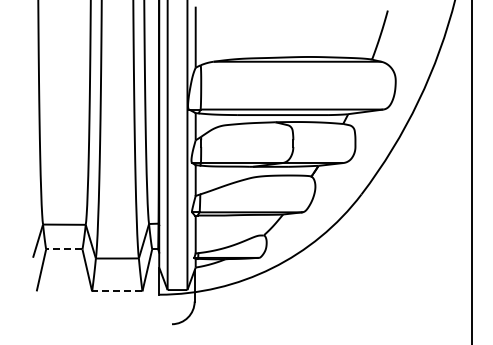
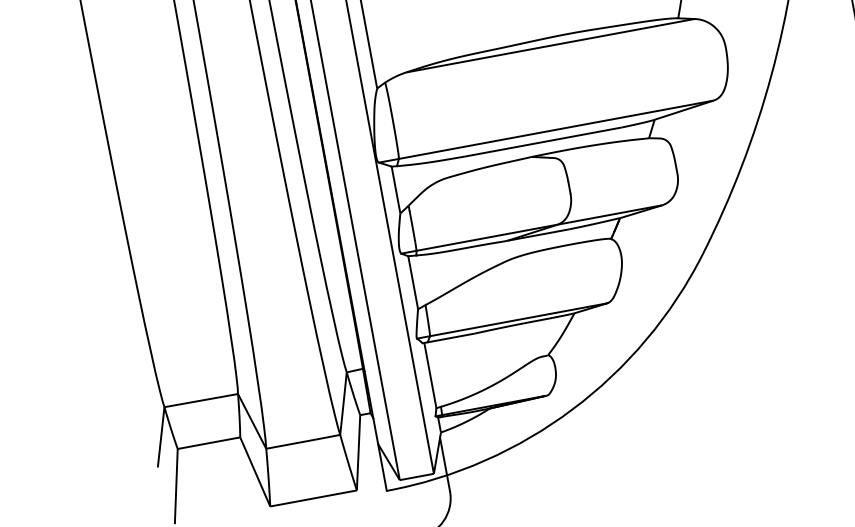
line: (64, 249) -> (209, 443), dashed -> solid
line: (117, 291) -> (313, 498), dashed -> solid

